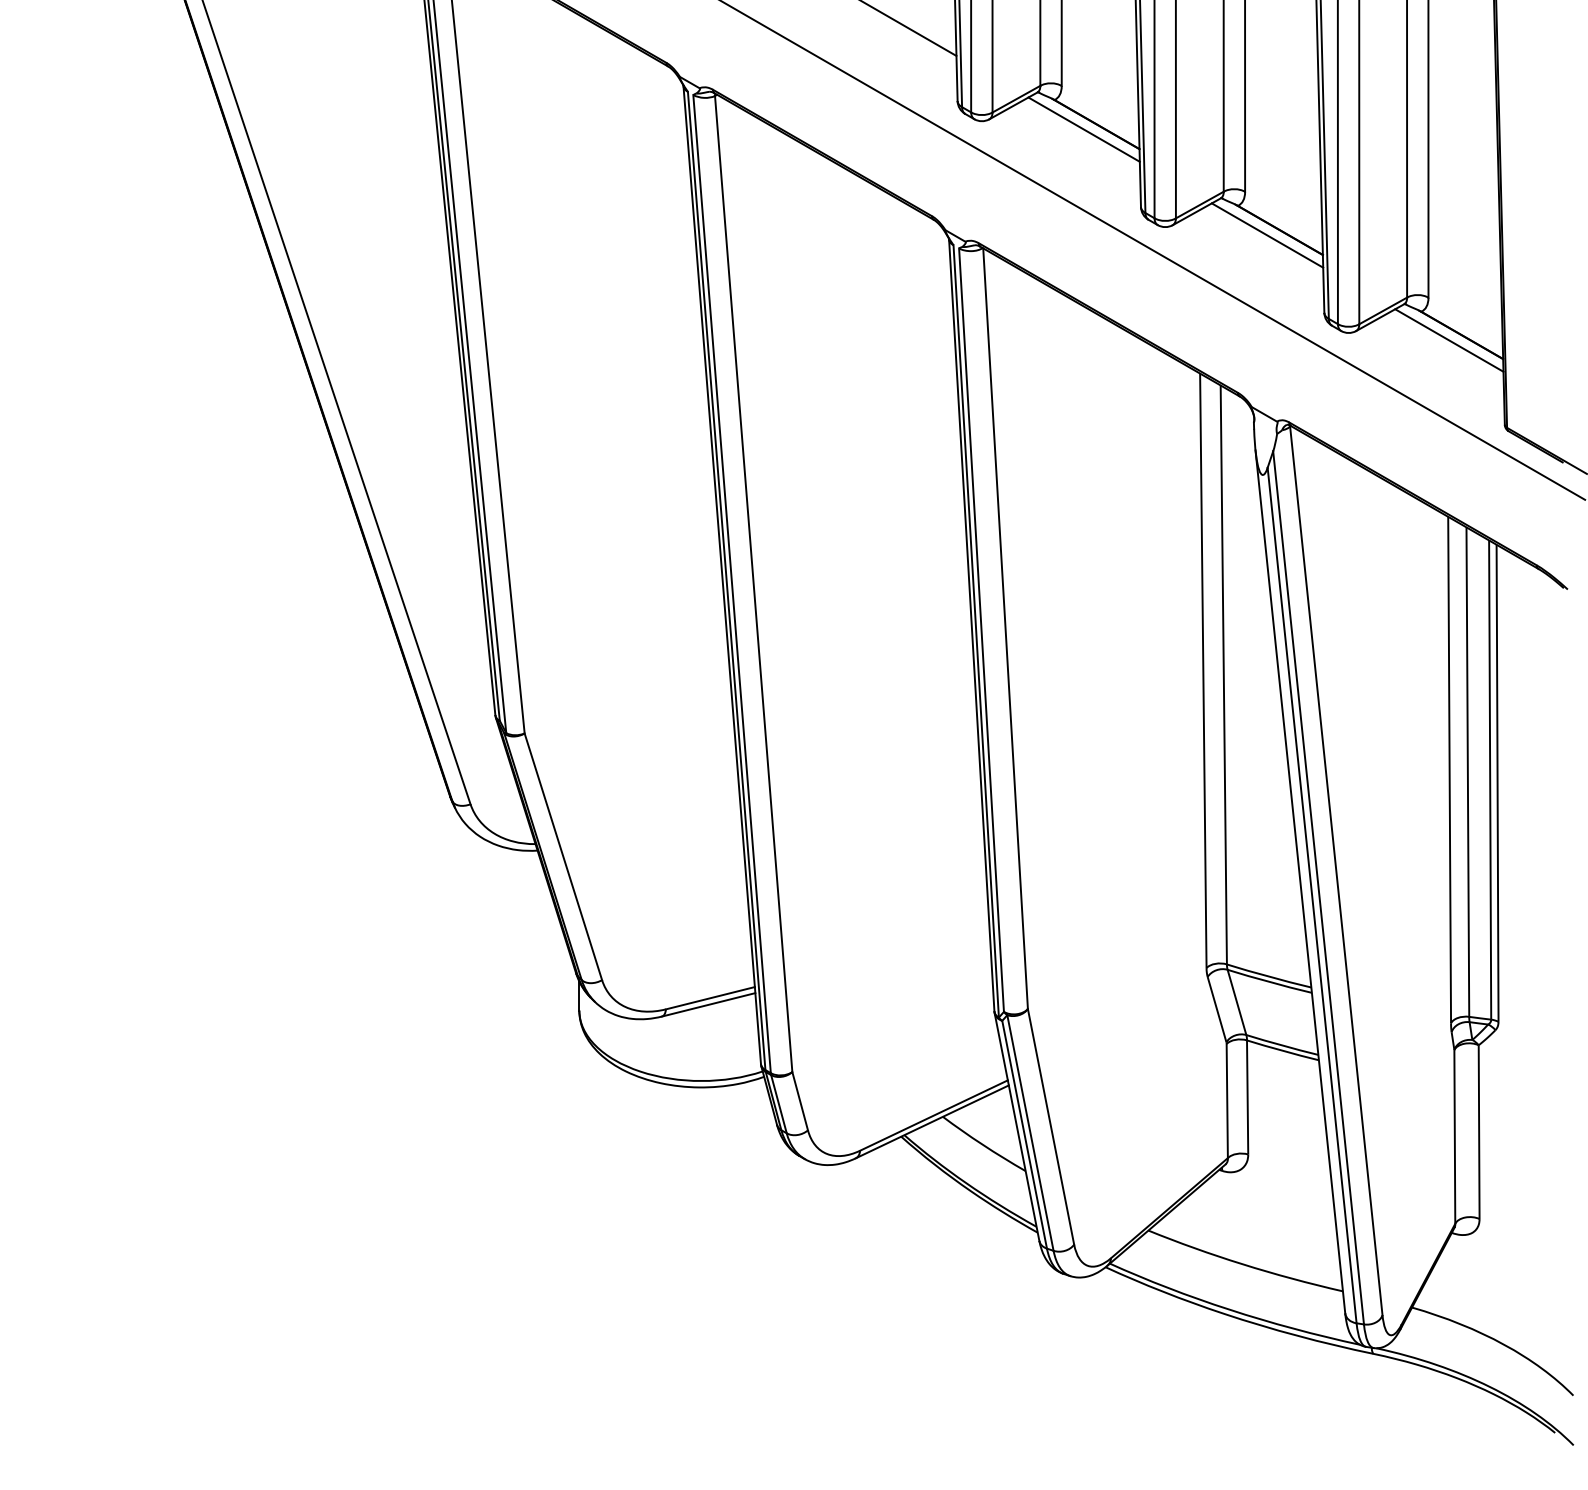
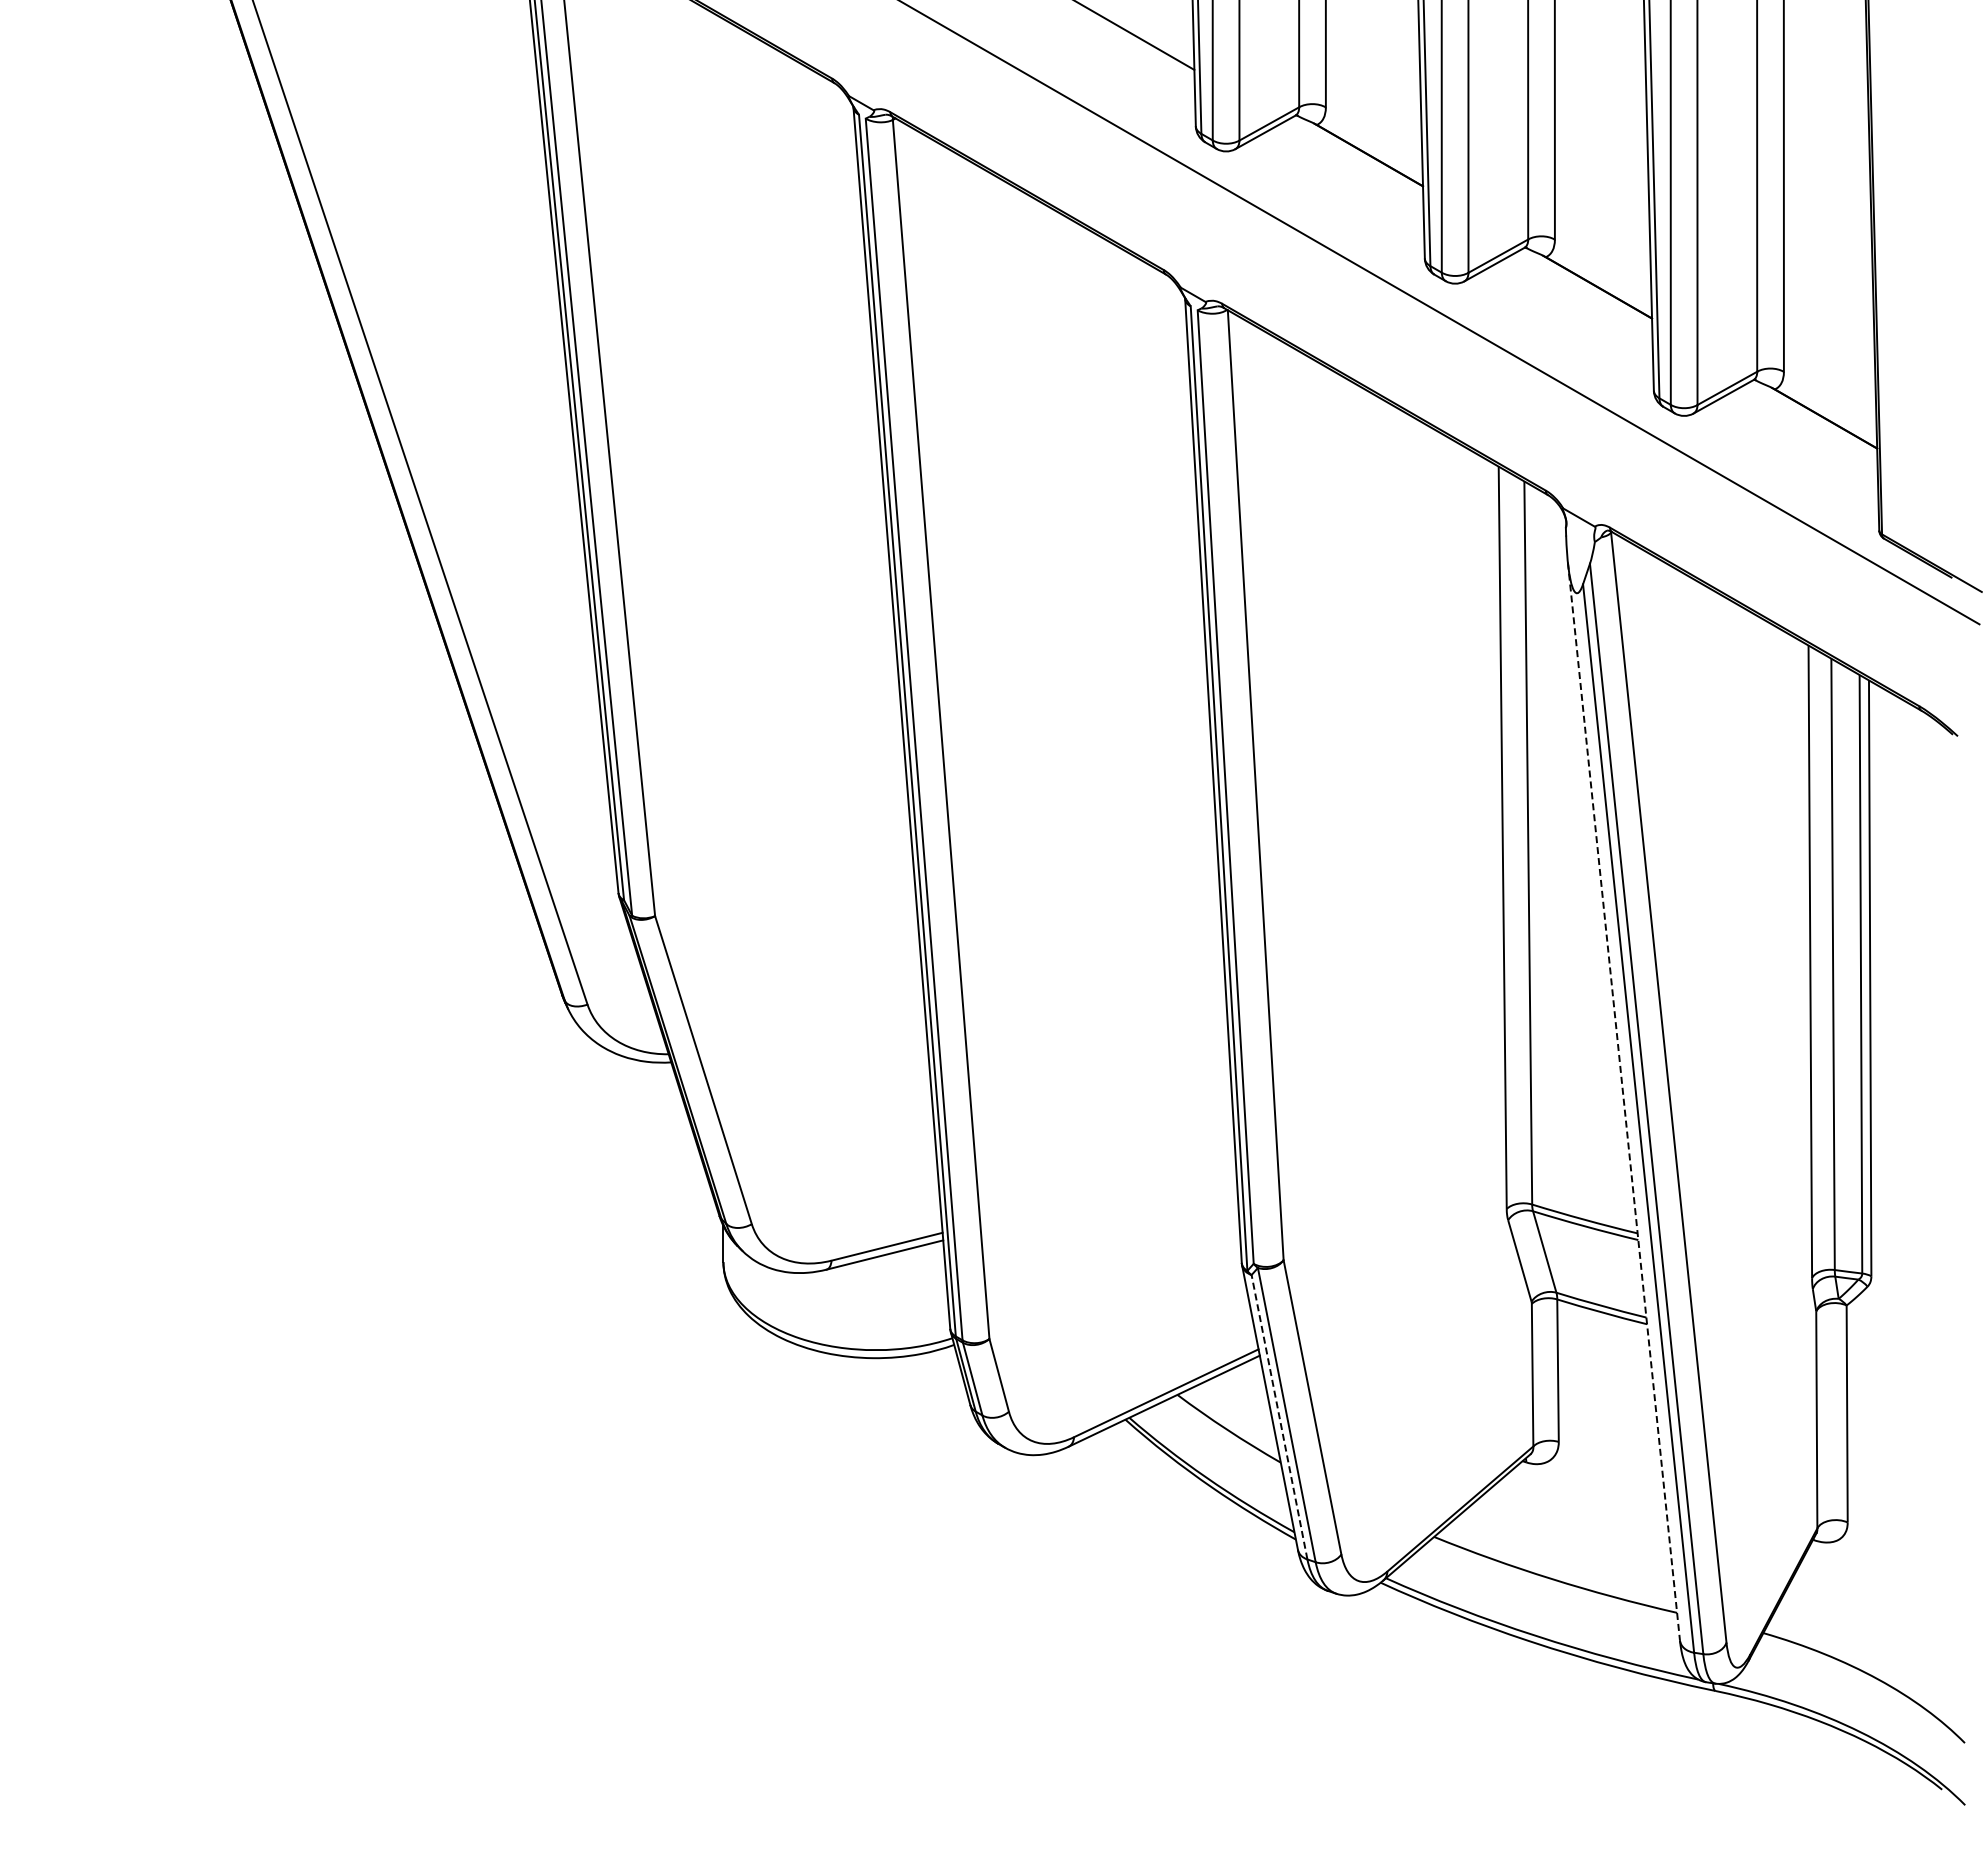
line: (1083, 129) -> (1353, 161), removed
line: (1267, 235) -> (1582, 294), removed
line: (1448, 340) -> (1809, 425), removed
line: (1300, 881) -> (1623, 1101), solid -> dashed
line: (1024, 1134) -> (1279, 1417), solid -> dashed

